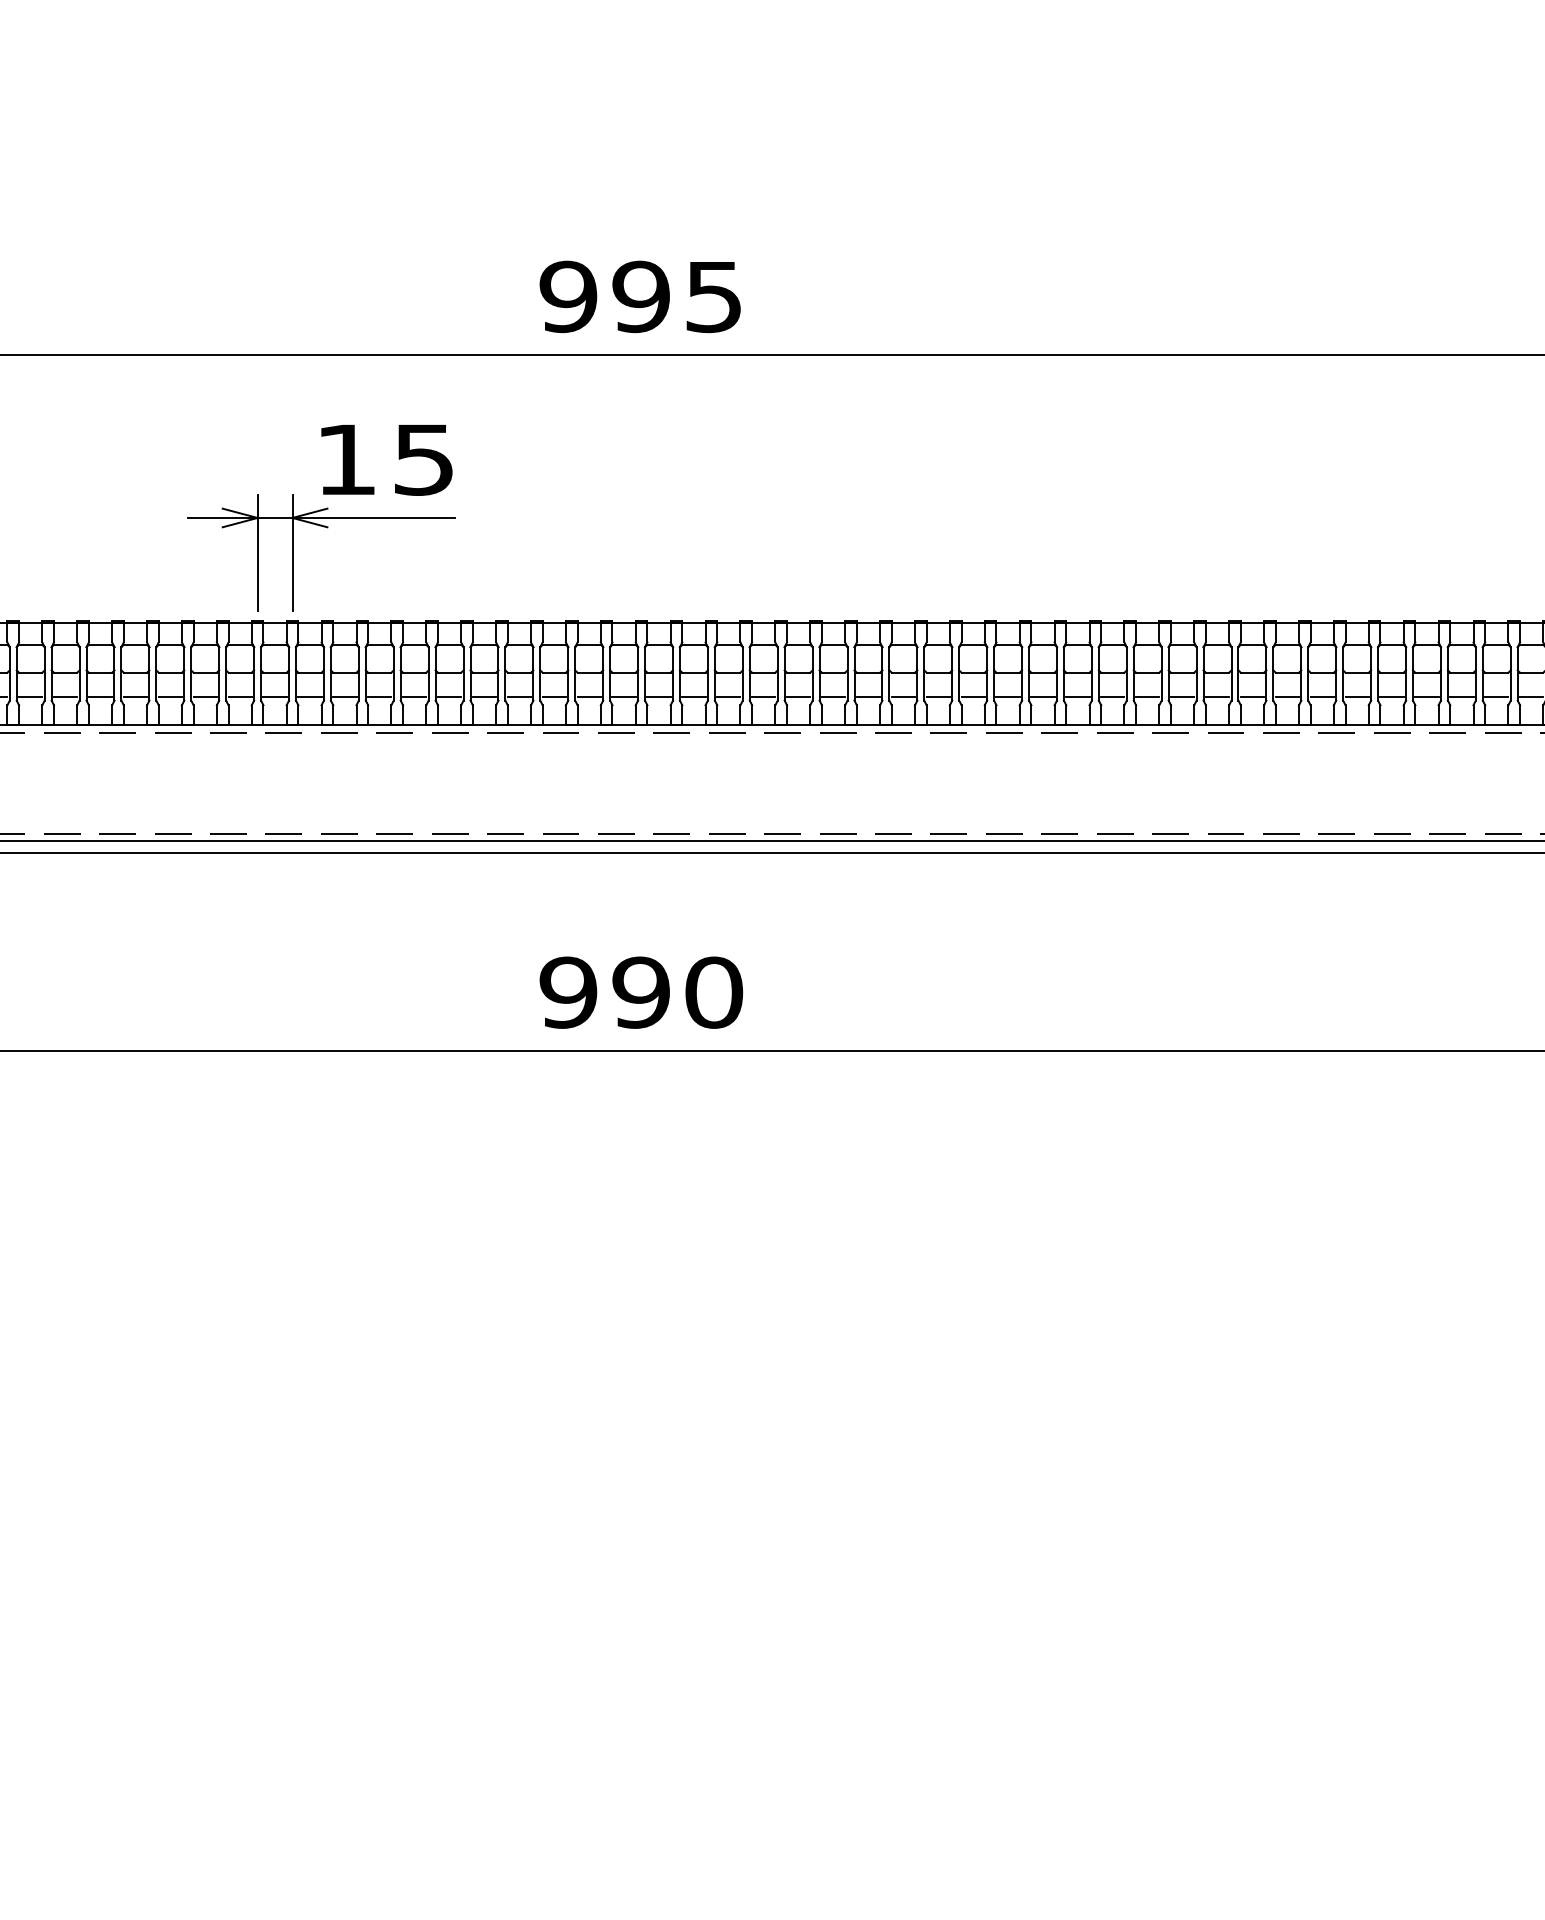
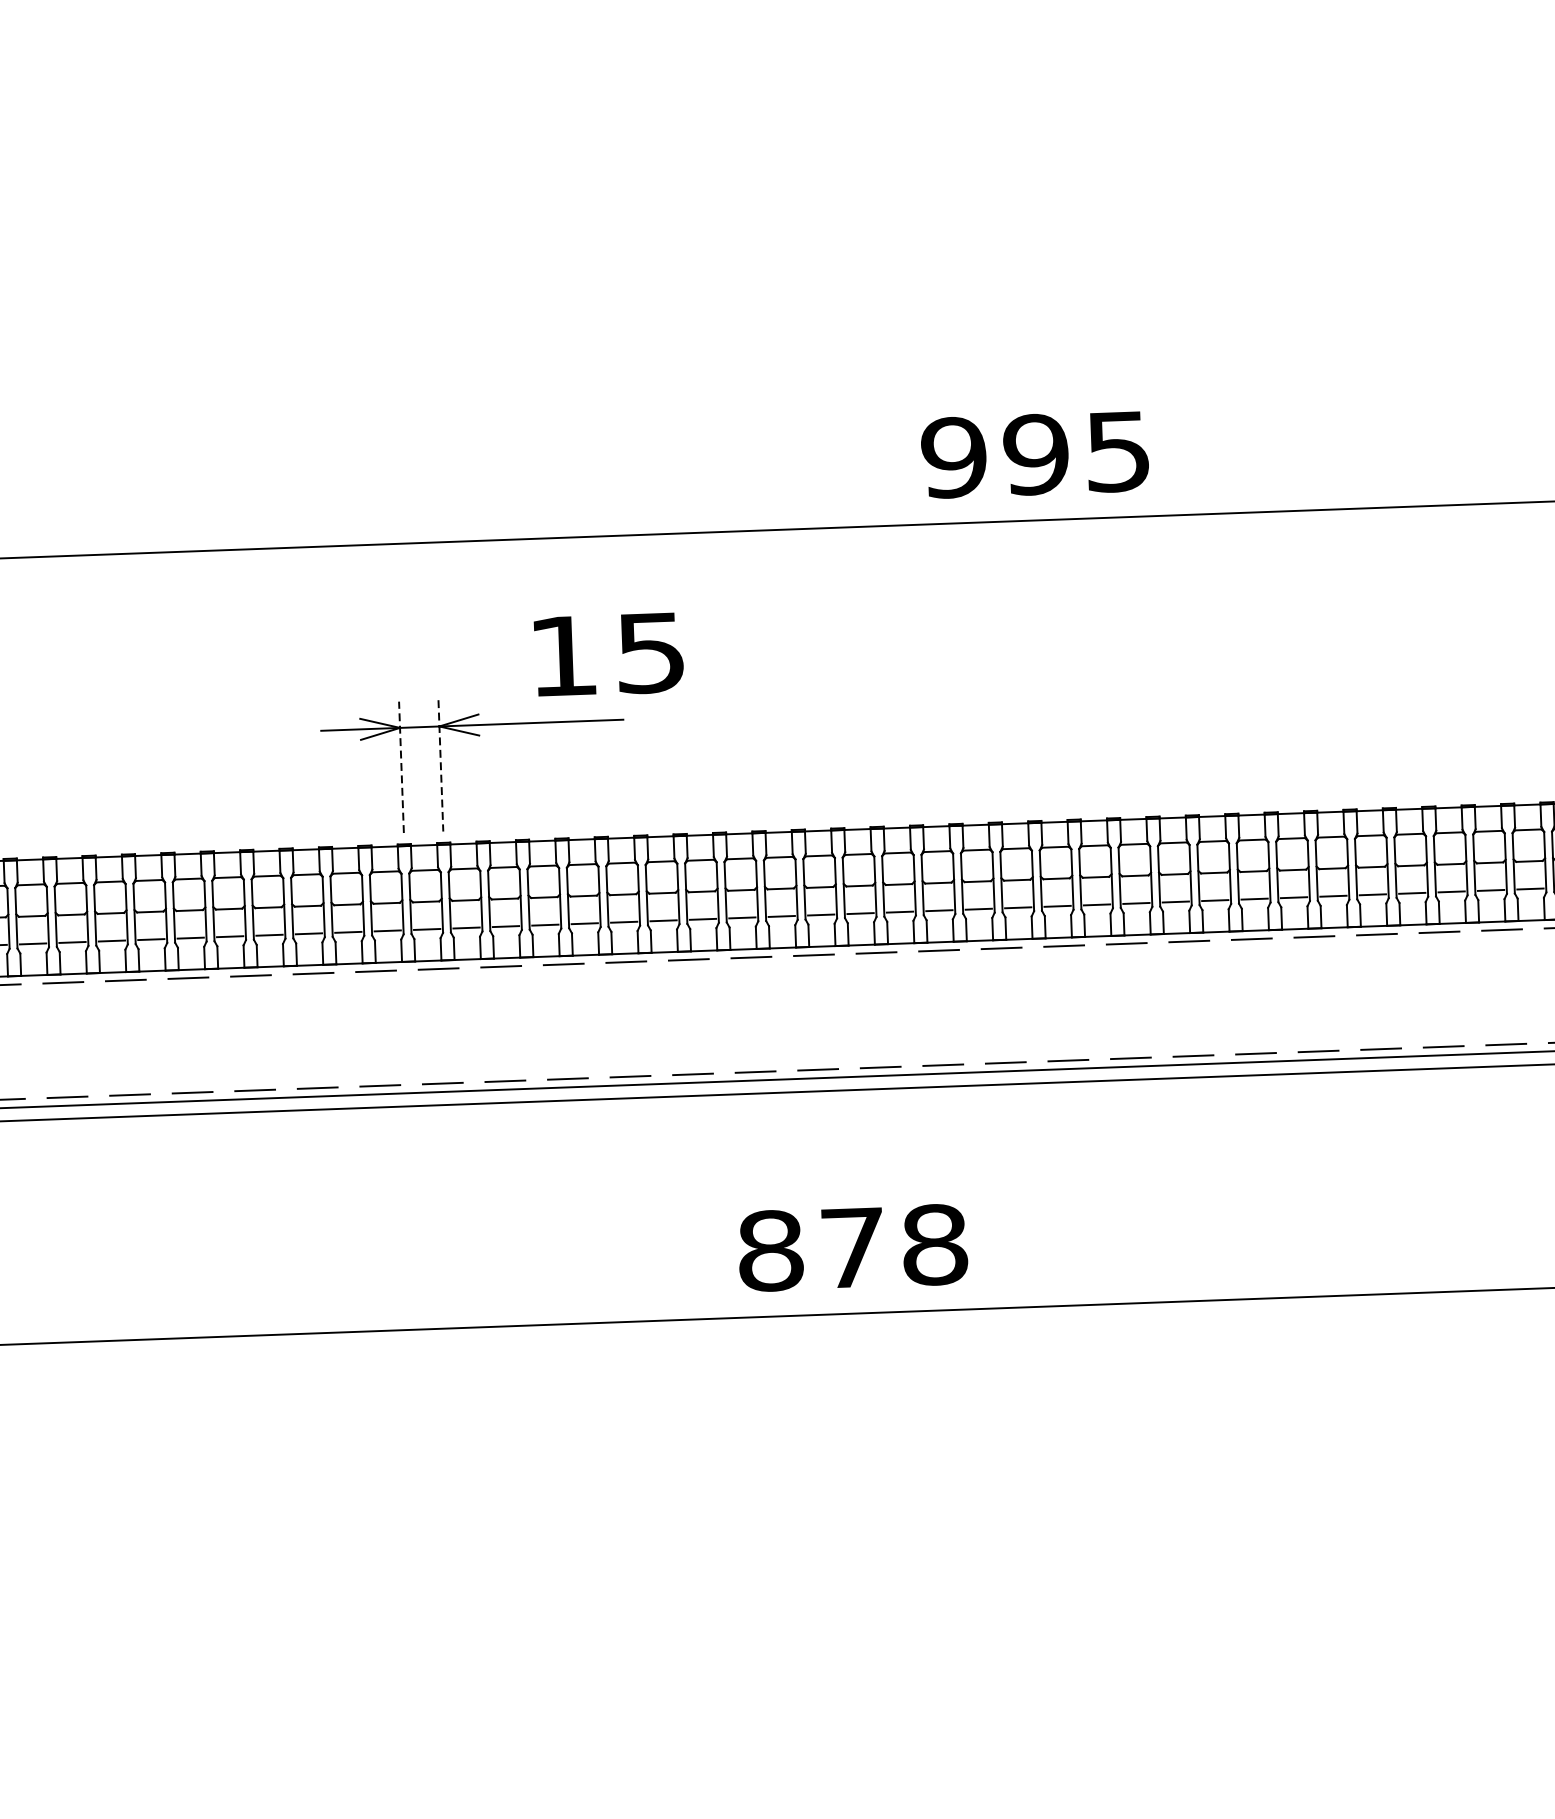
text: (639, 296) -> (1034, 454), moved
text: (386, 460) -> (608, 655), moved
line: (257, 552) -> (401, 766), solid -> dashed
line: (292, 553) -> (440, 766), solid -> dashed
text: (641, 992) -> (853, 1247), 990 -> 878

